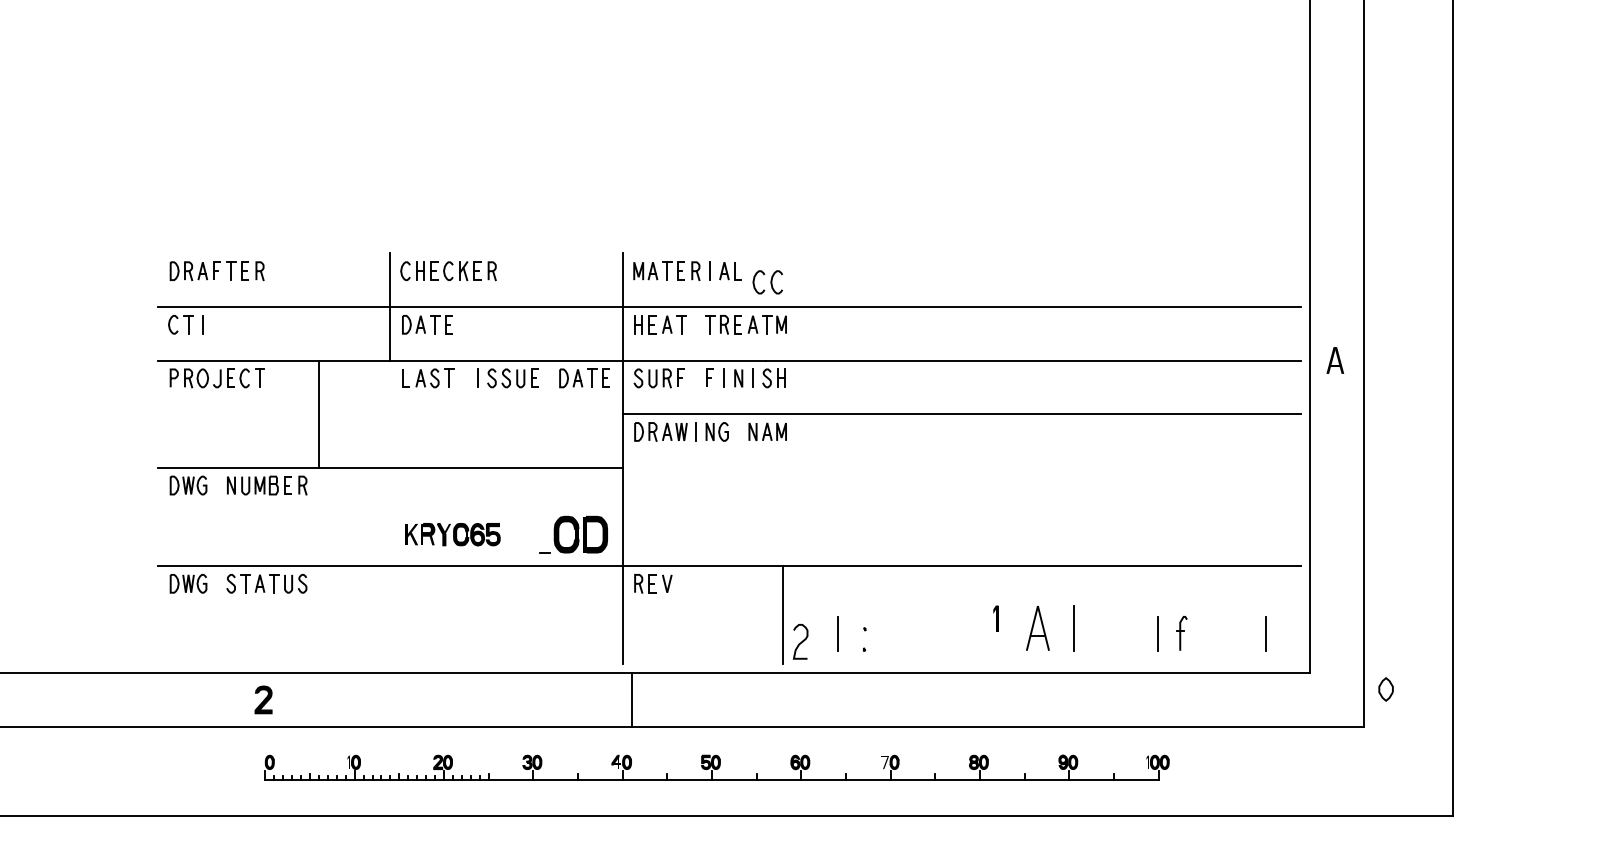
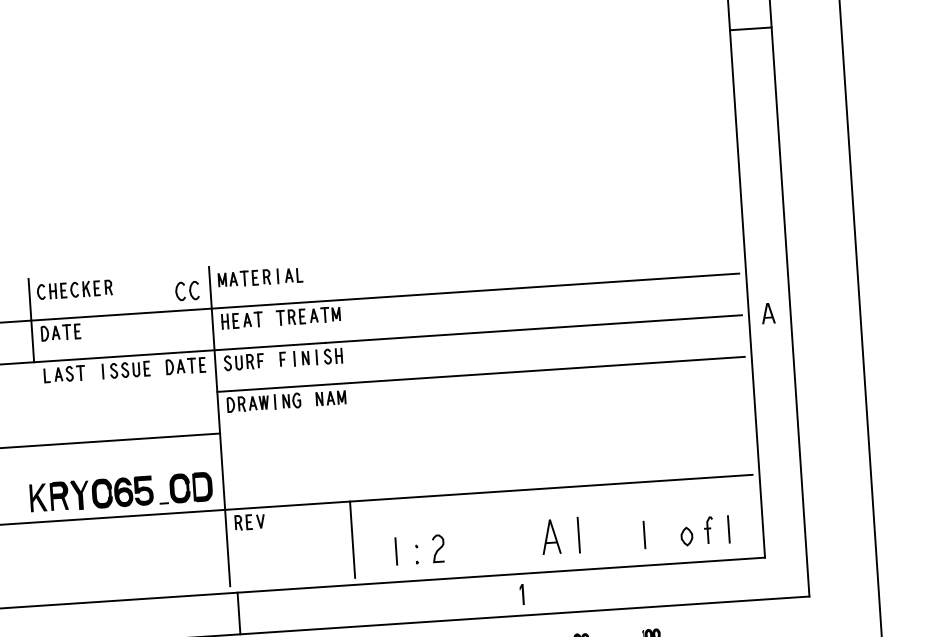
part: (767, 282) -> (187, 291), moved
part: (452, 534) -> (91, 494), size x1.67
part: (995, 618) -> (521, 594), moved
part: (1181, 633) -> (708, 530), moved
curve: (801, 641) -> (439, 548), moved
part: (1385, 689) -> (686, 536), moved

